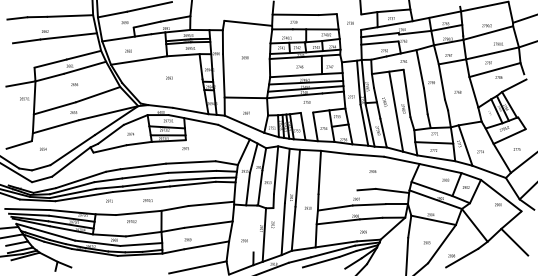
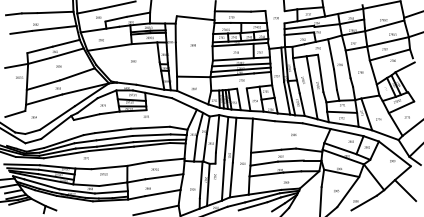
line: (337, 192) -> (265, 151), added
text: (147, 200) -> (154, 169), moved
line: (254, 228) -> (200, 179), added

